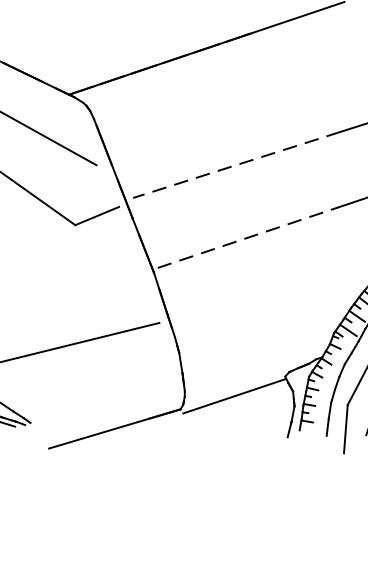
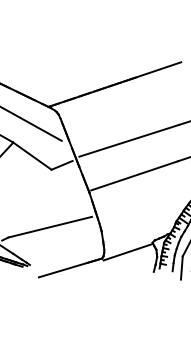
line: (235, 164) -> (128, 140), dashed -> solid
line: (247, 237) -> (134, 175), dashed -> solid

